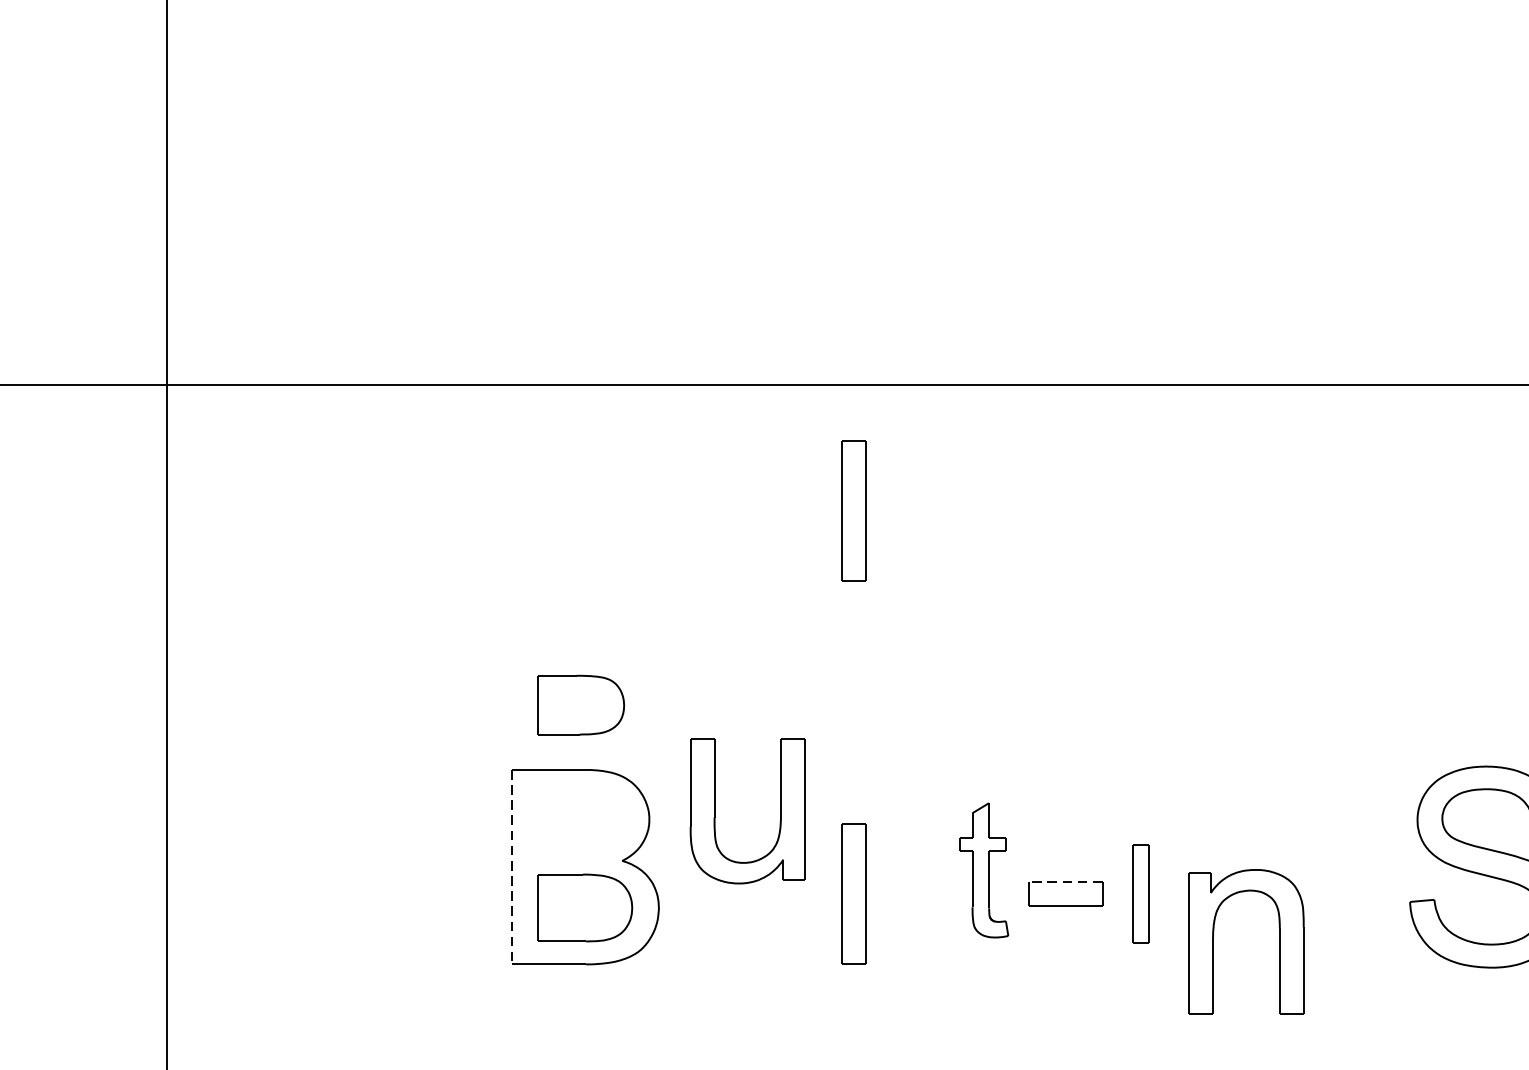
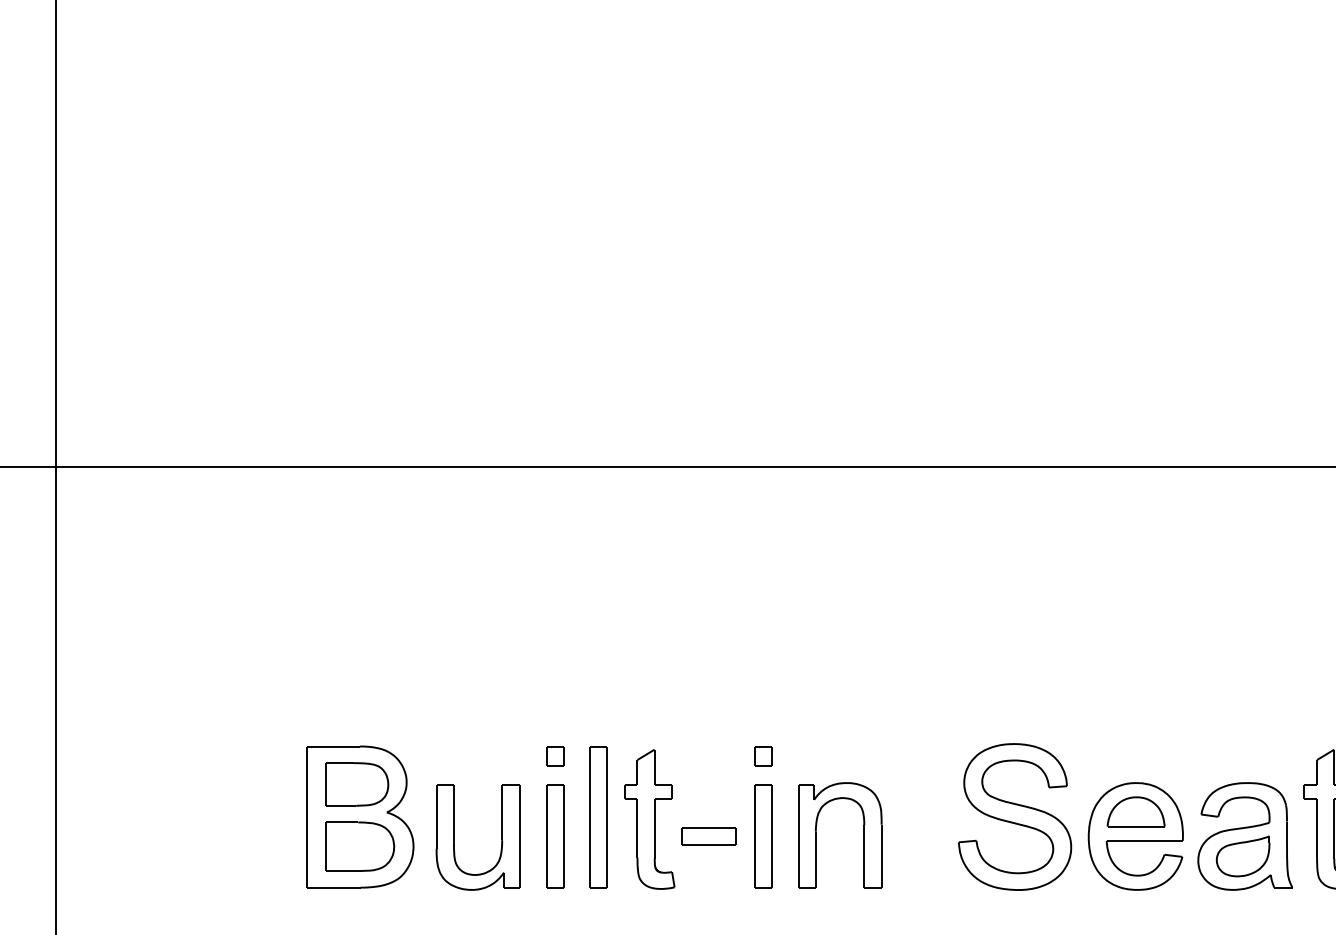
part: (854, 510) -> (555, 558), removed
part: (581, 705) -> (357, 784), moved
part: (854, 783) -> (555, 756), added
part: (1140, 783) -> (763, 756), added
part: (715, 811) -> (454, 837), moved
line: (511, 867) -> (306, 817), dashed -> solid
part: (913, 867) -> (598, 817), added
part: (983, 870) -> (649, 819), size x1.43
line: (1066, 881) -> (709, 827), dashed -> solid
part: (1140, 893) -> (763, 836), size x1.43
part: (1278, 942) -> (863, 835), moved

